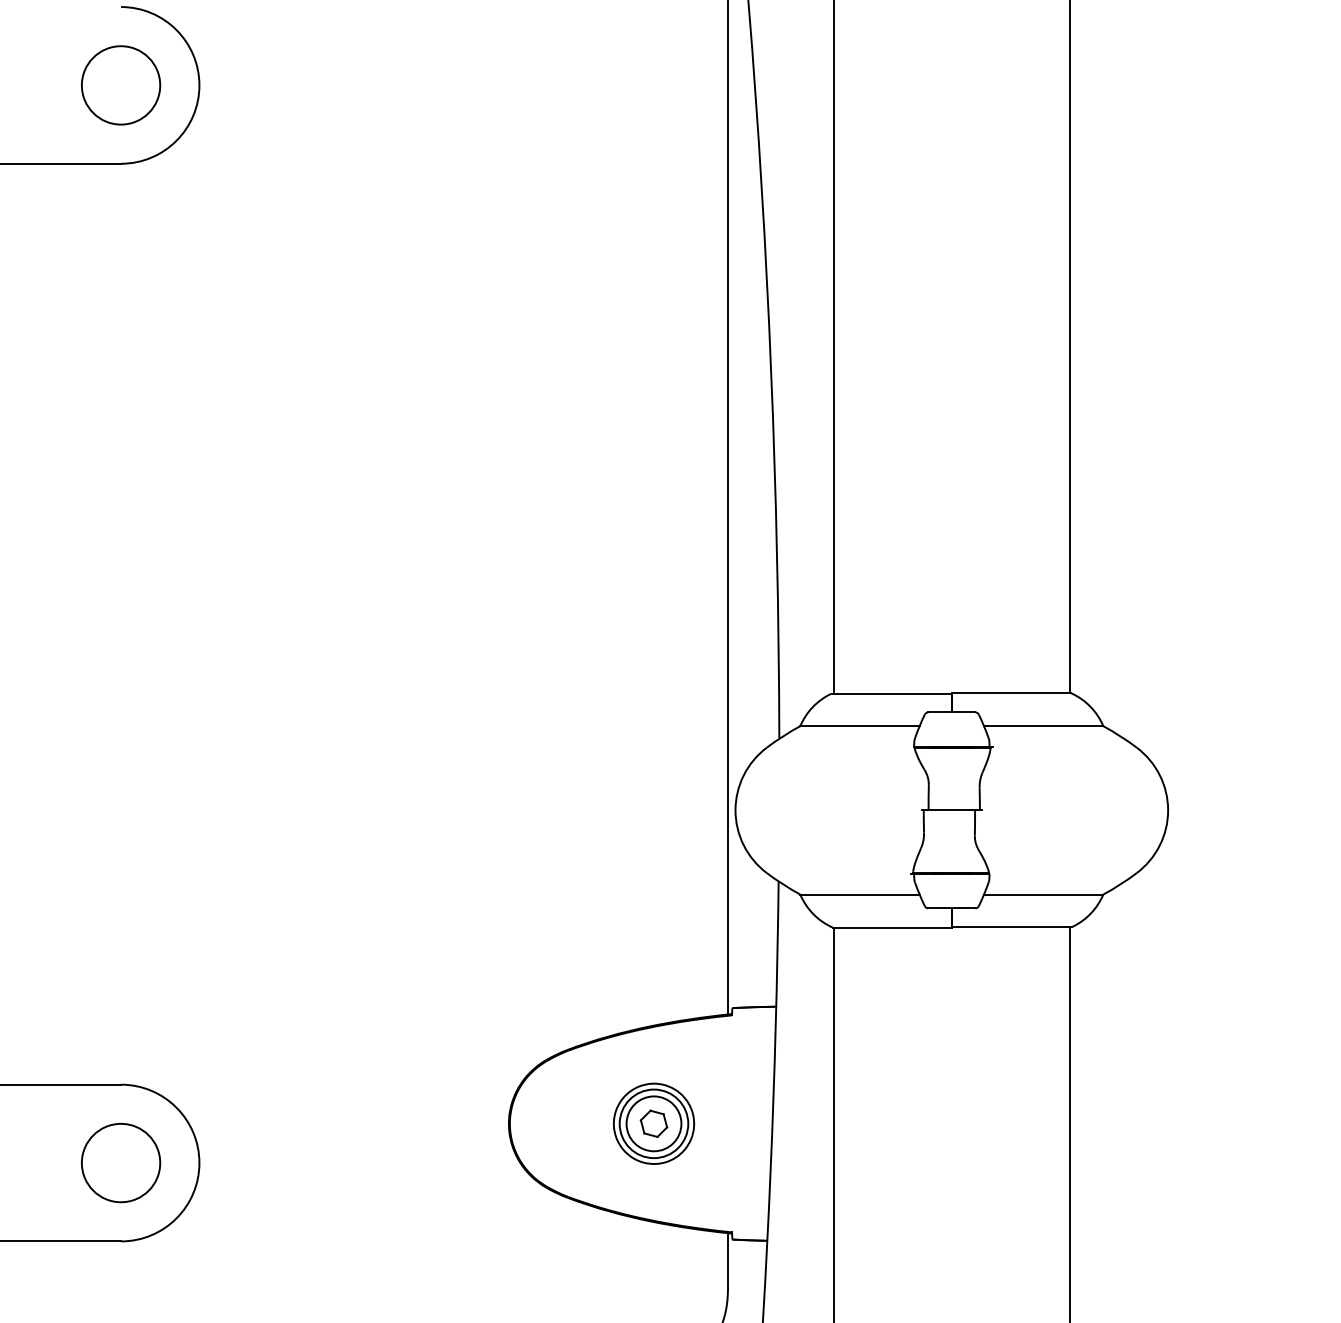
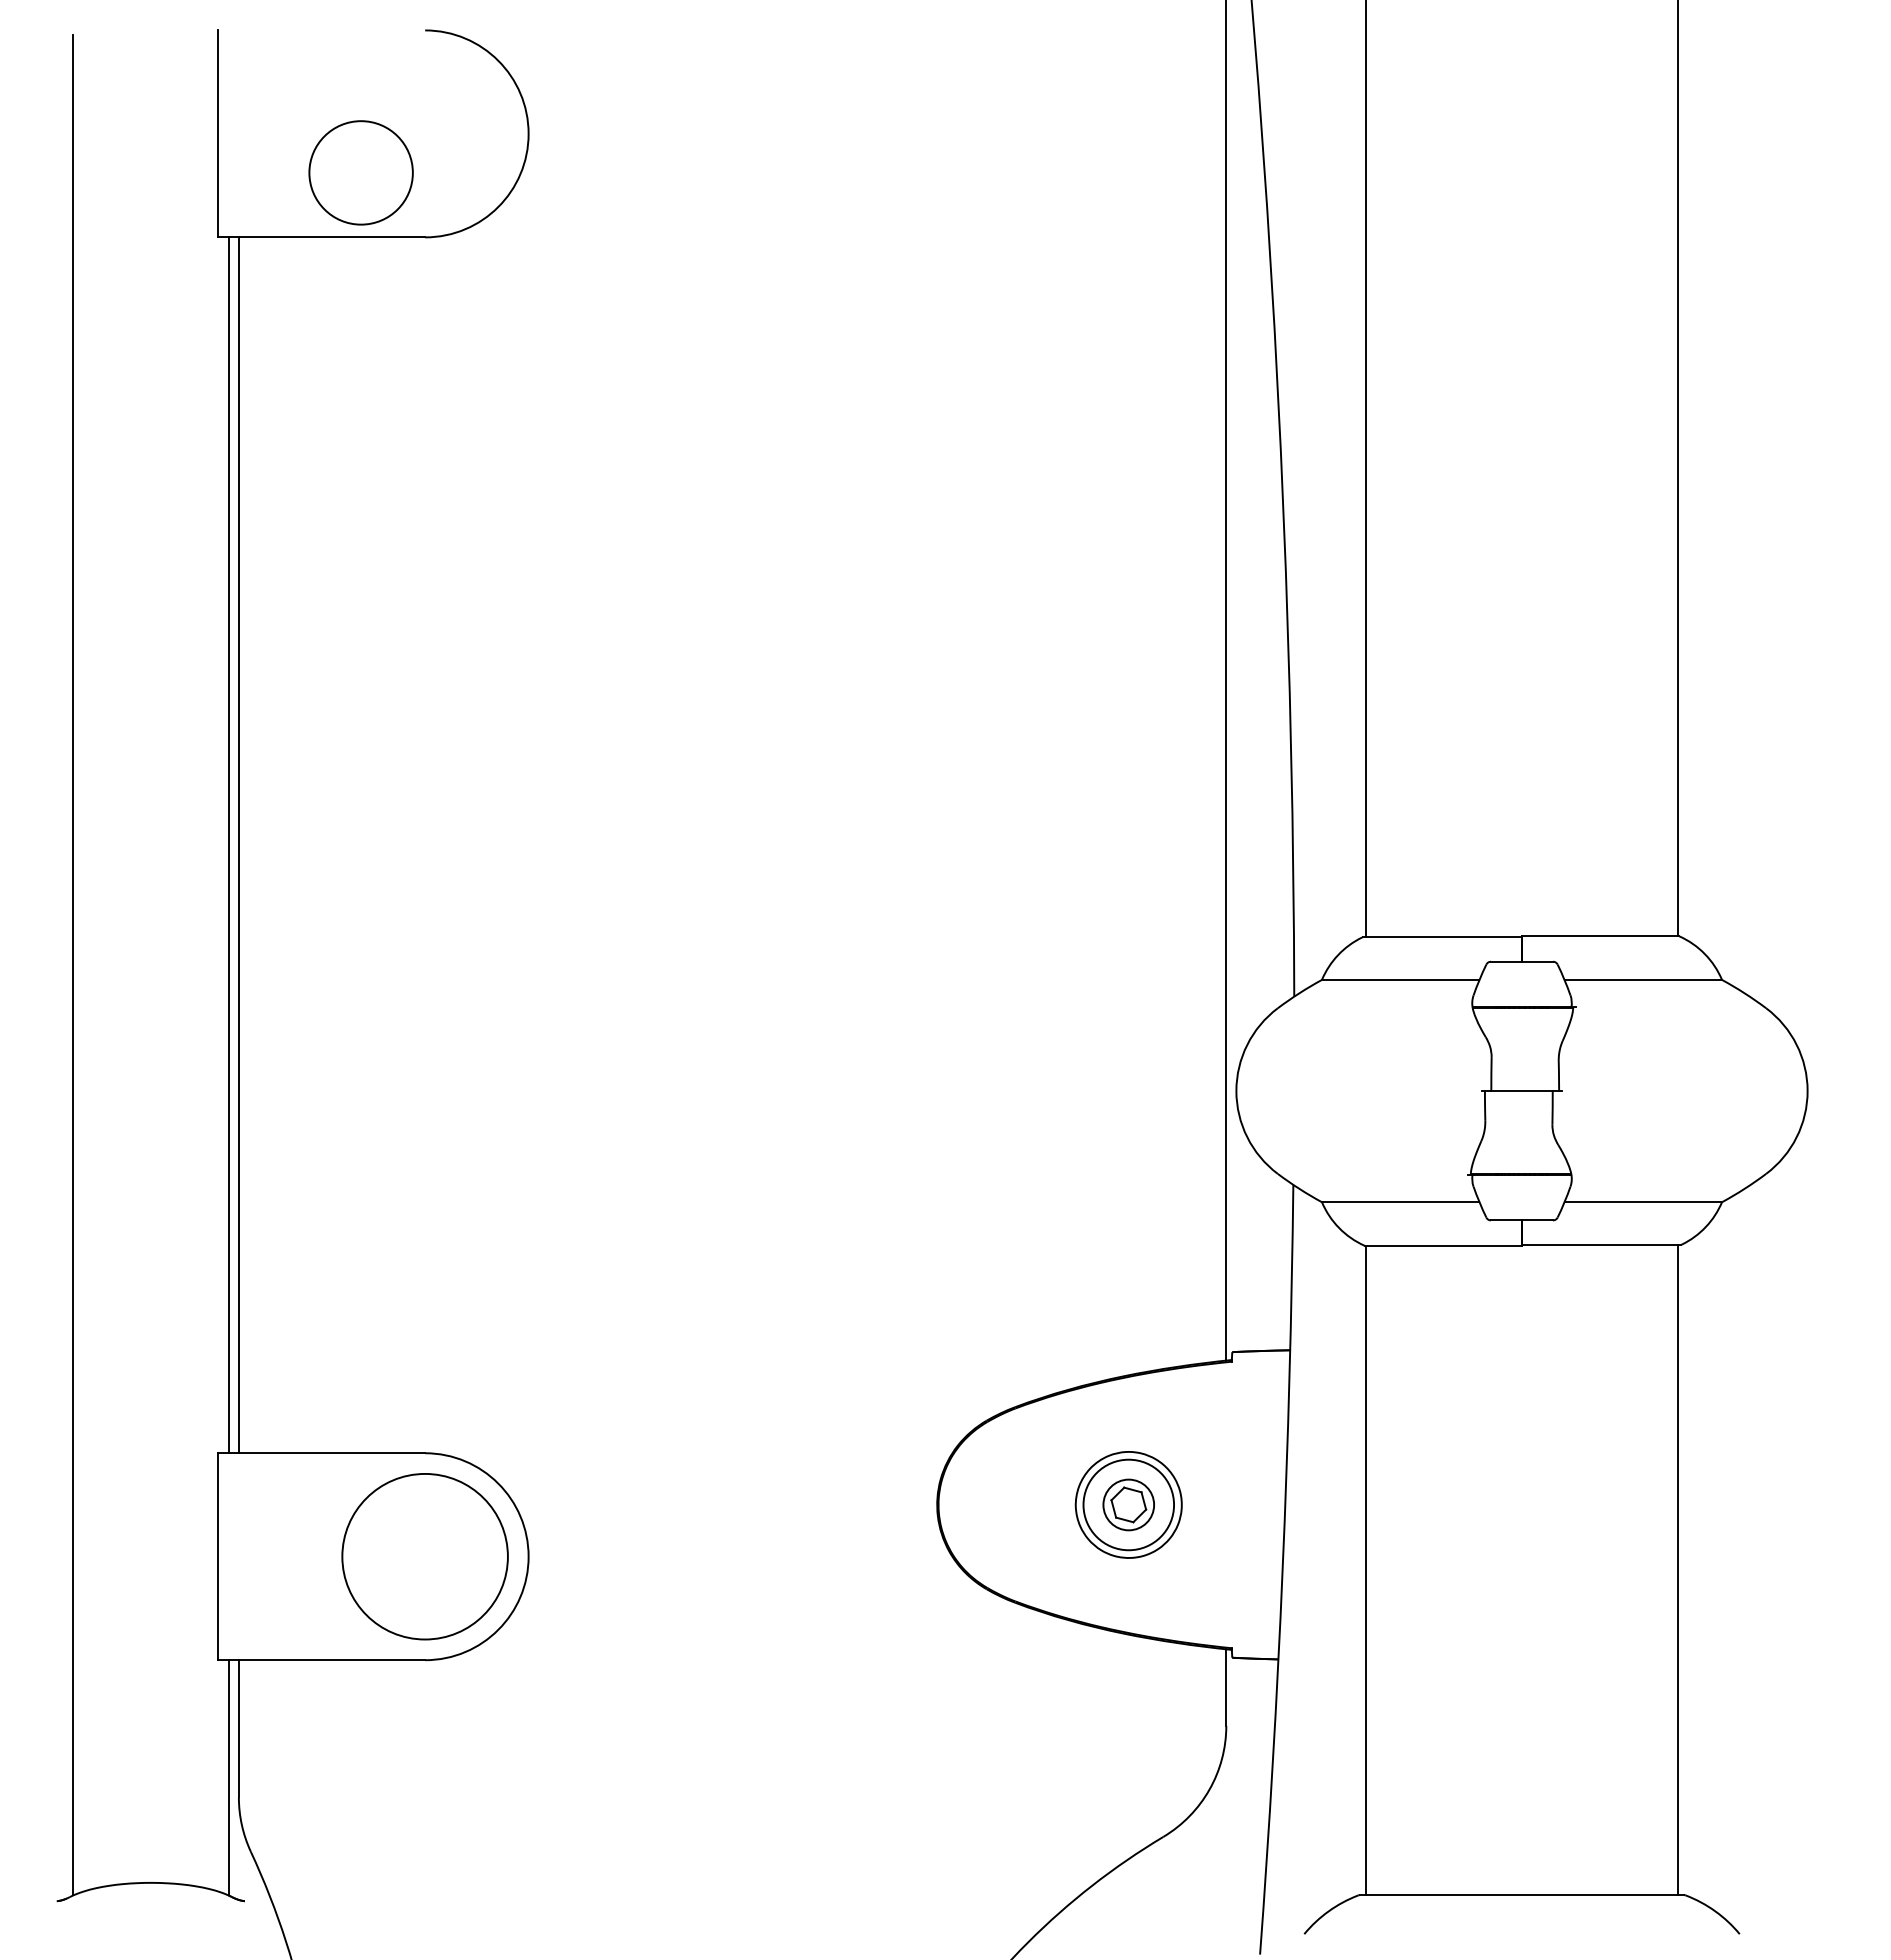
circle: (120, 85) -> (360, 172), moved
circle: (653, 1123) -> (1128, 1504), size x0.7
circle: (120, 1162) -> (424, 1556), size x1.6

